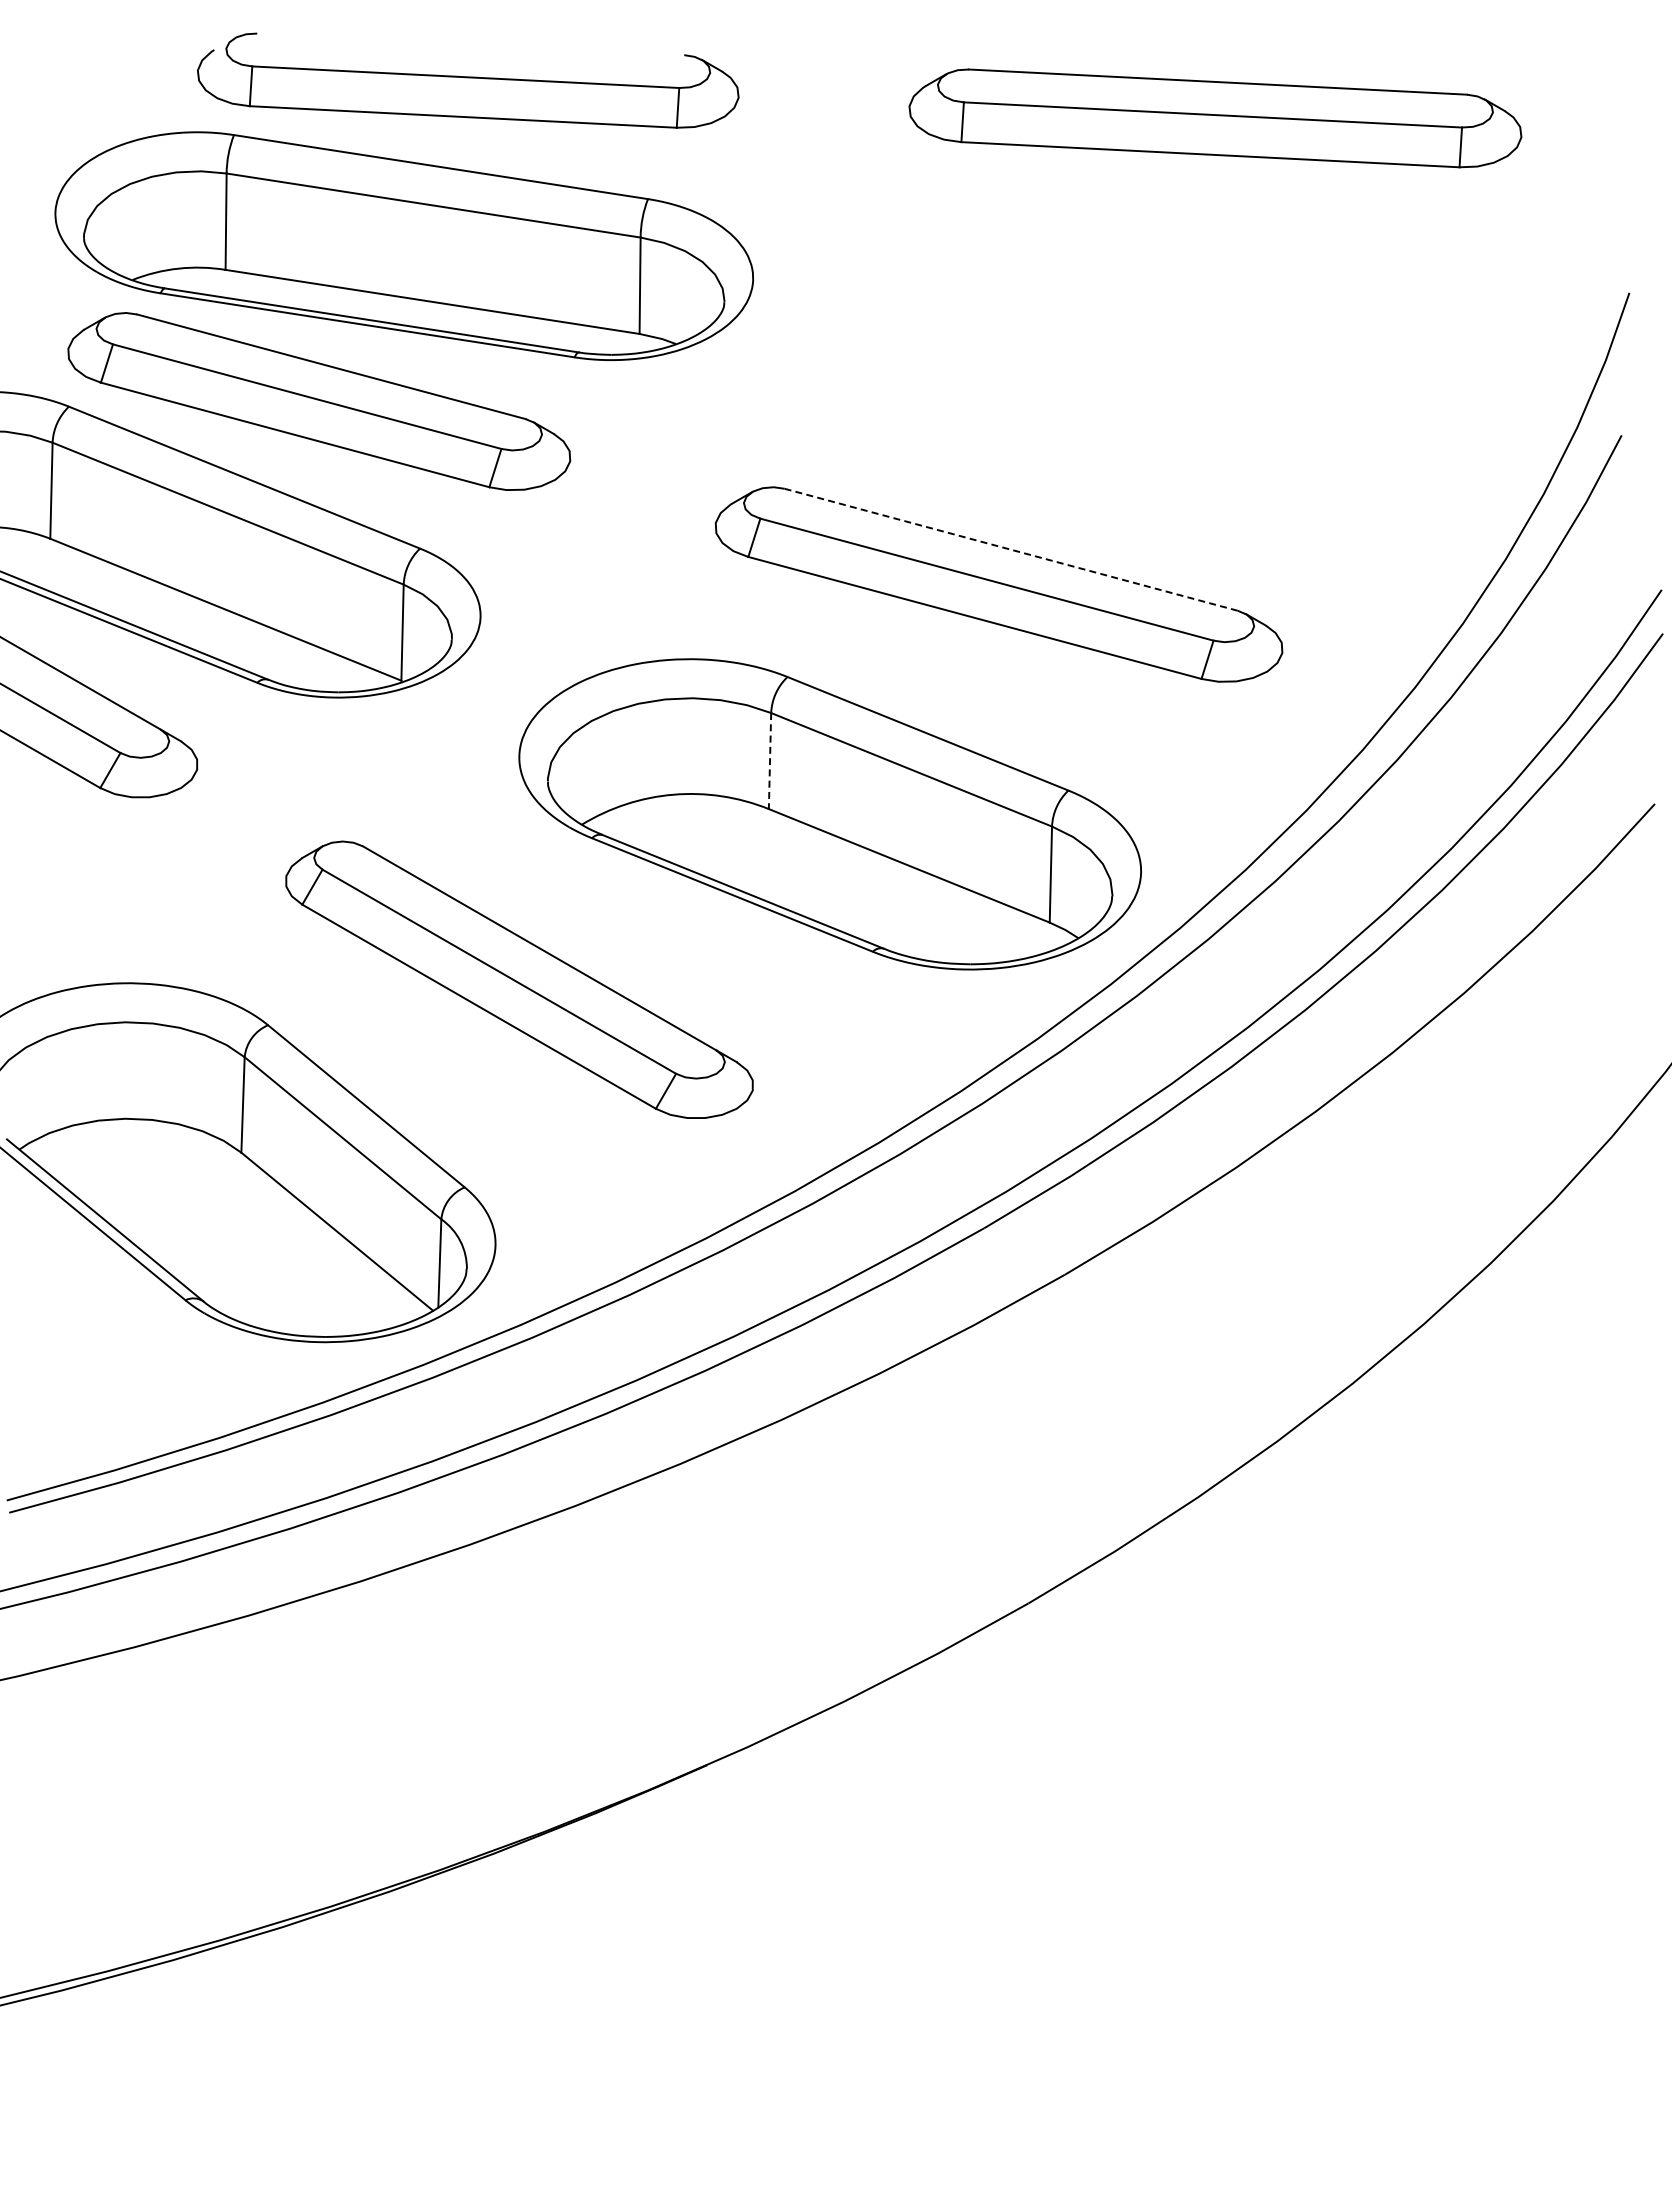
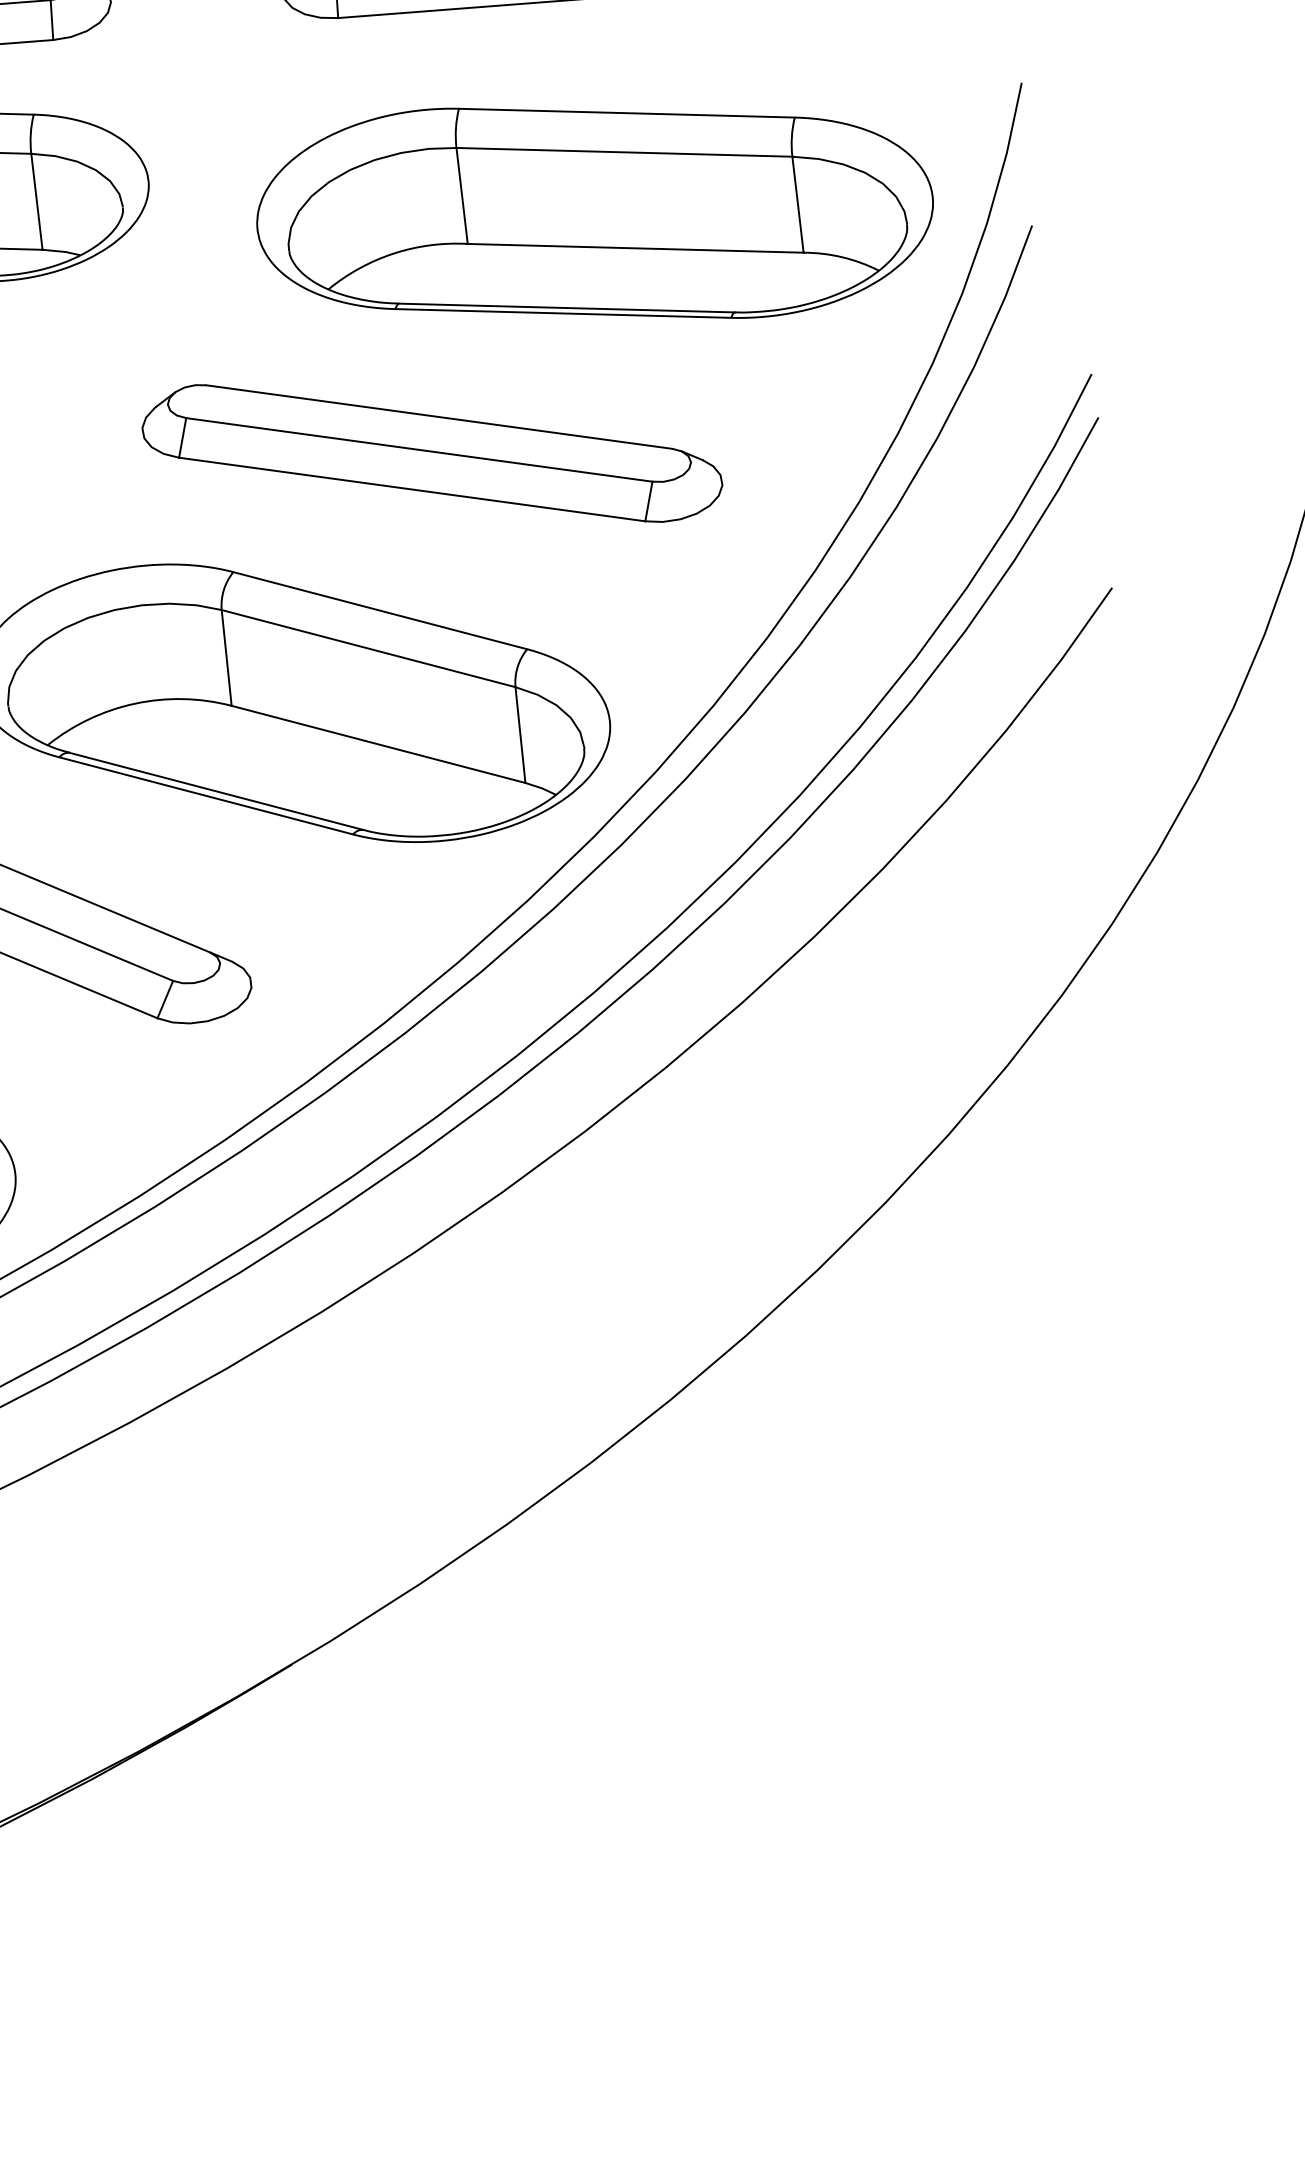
part: (1190, 367) -> (594, 212), added
line: (1011, 549) -> (439, 416), dashed -> solid
line: (770, 761) -> (227, 658), dashed -> solid

